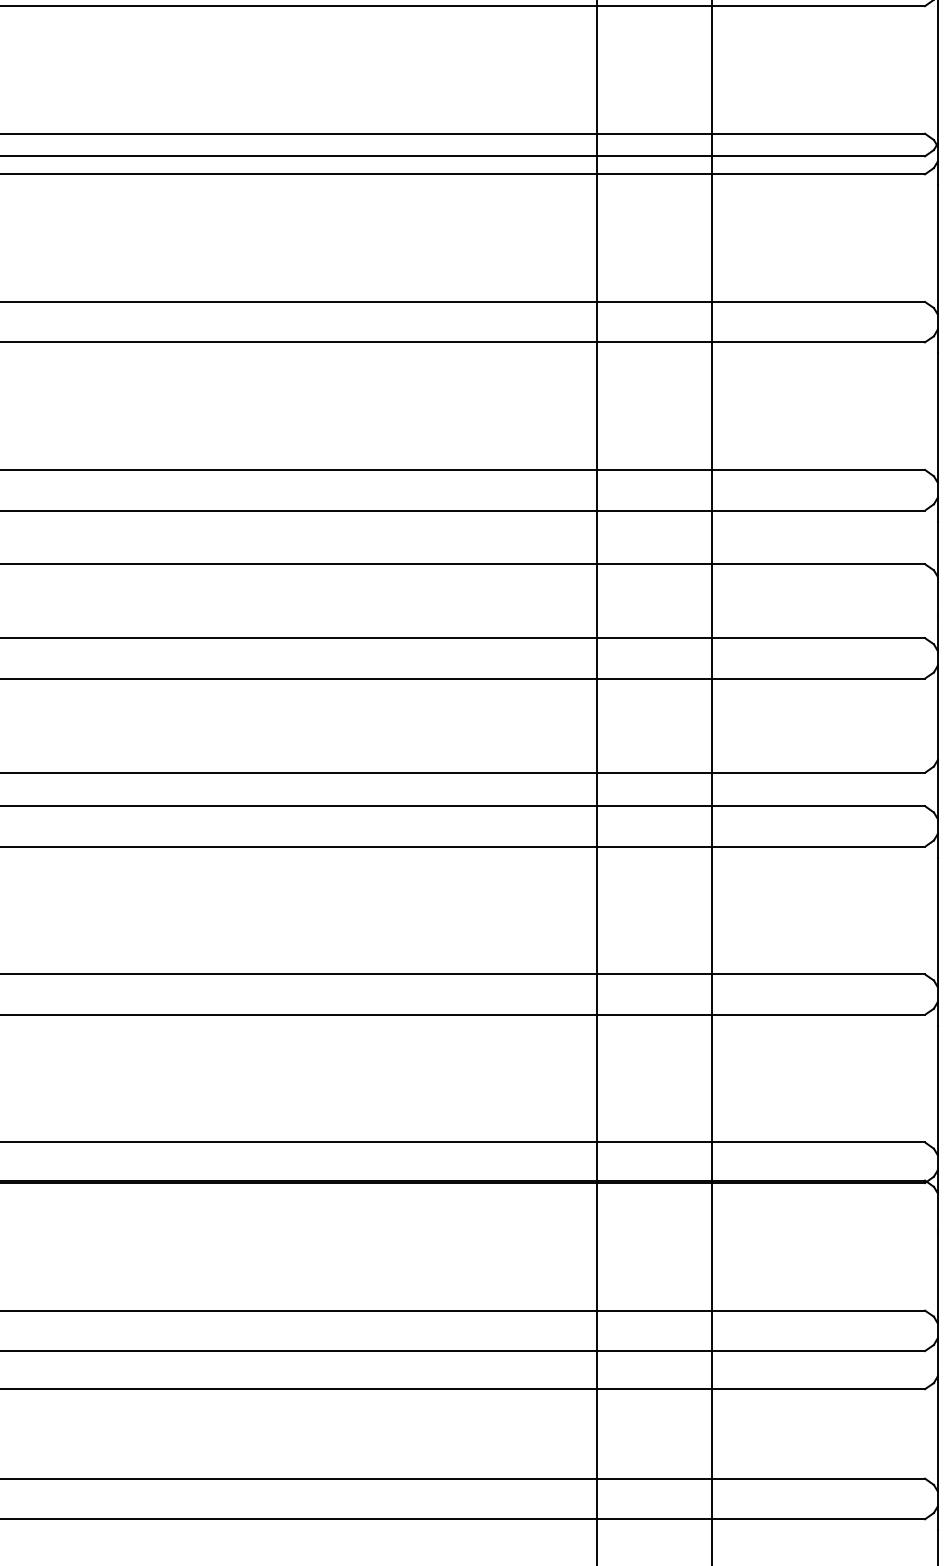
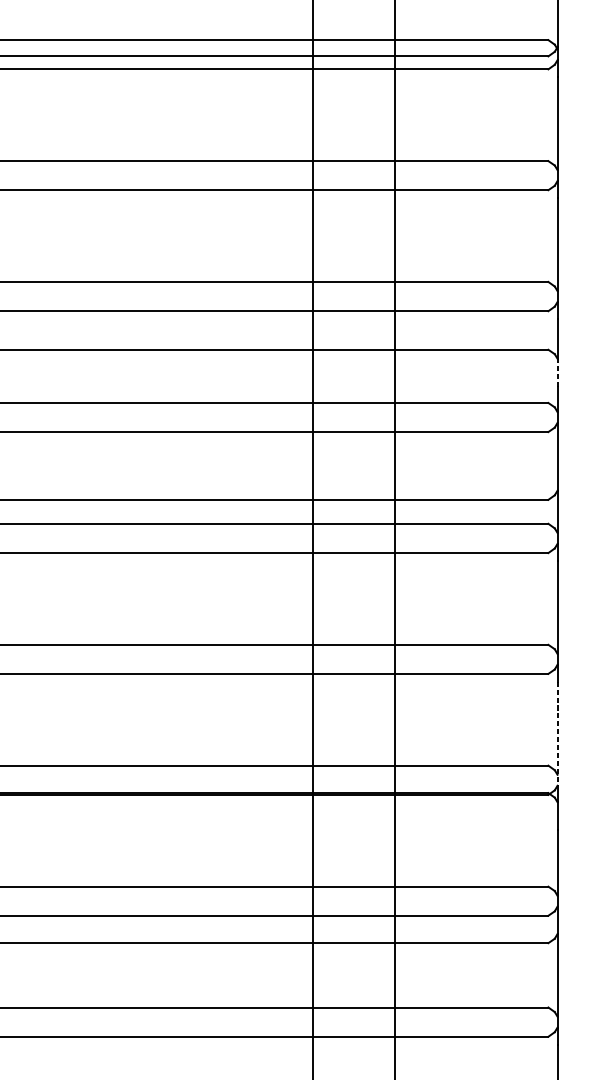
line: (937, 595) -> (557, 372), solid -> dashed
line: (937, 1098) -> (557, 734), solid -> dashed

